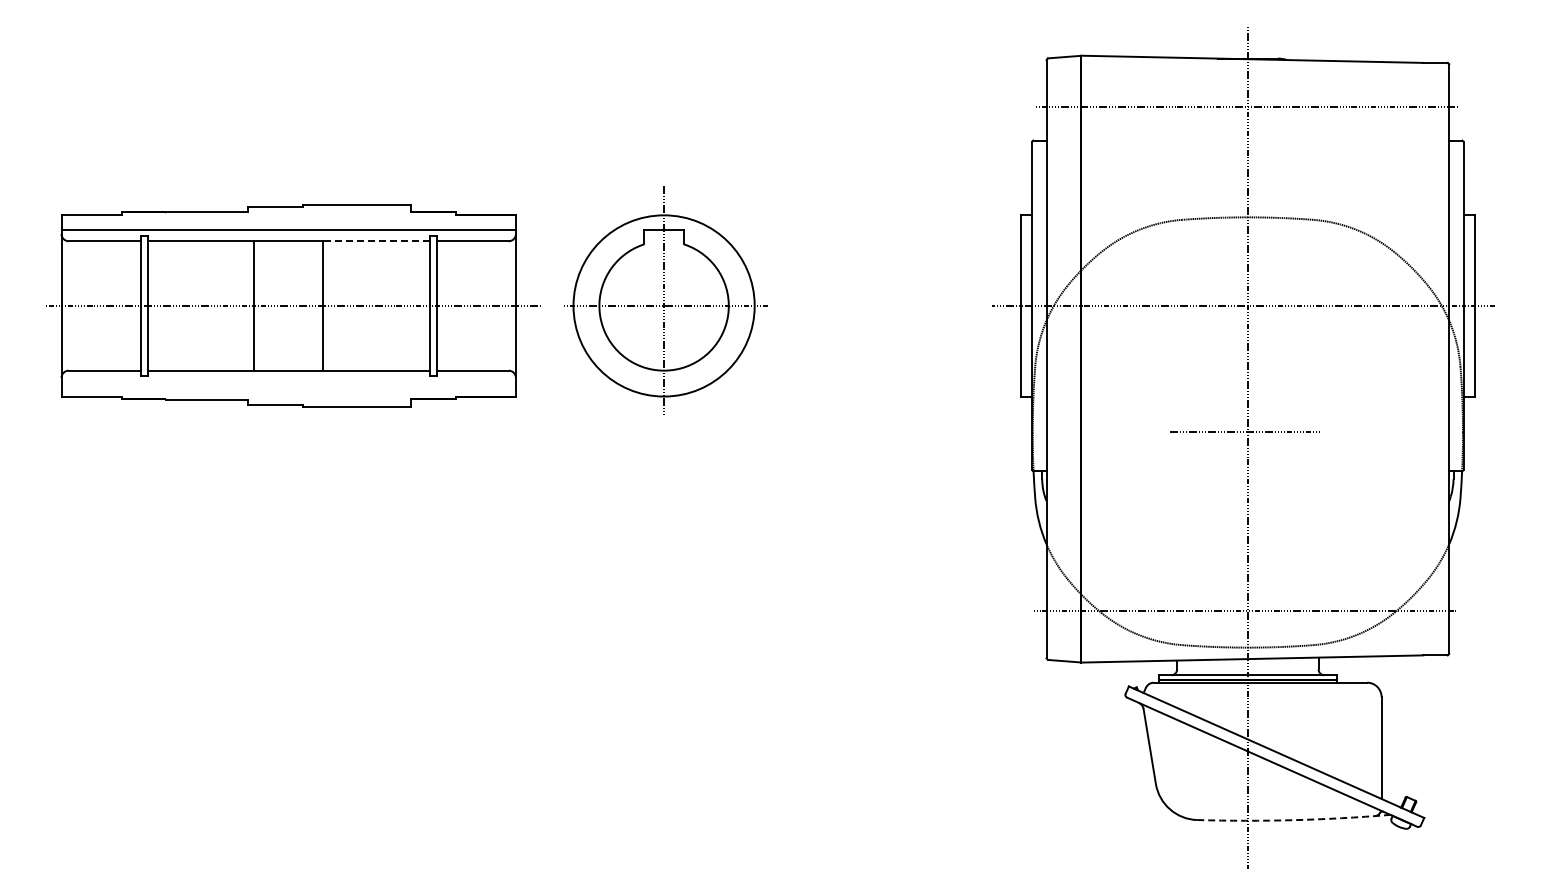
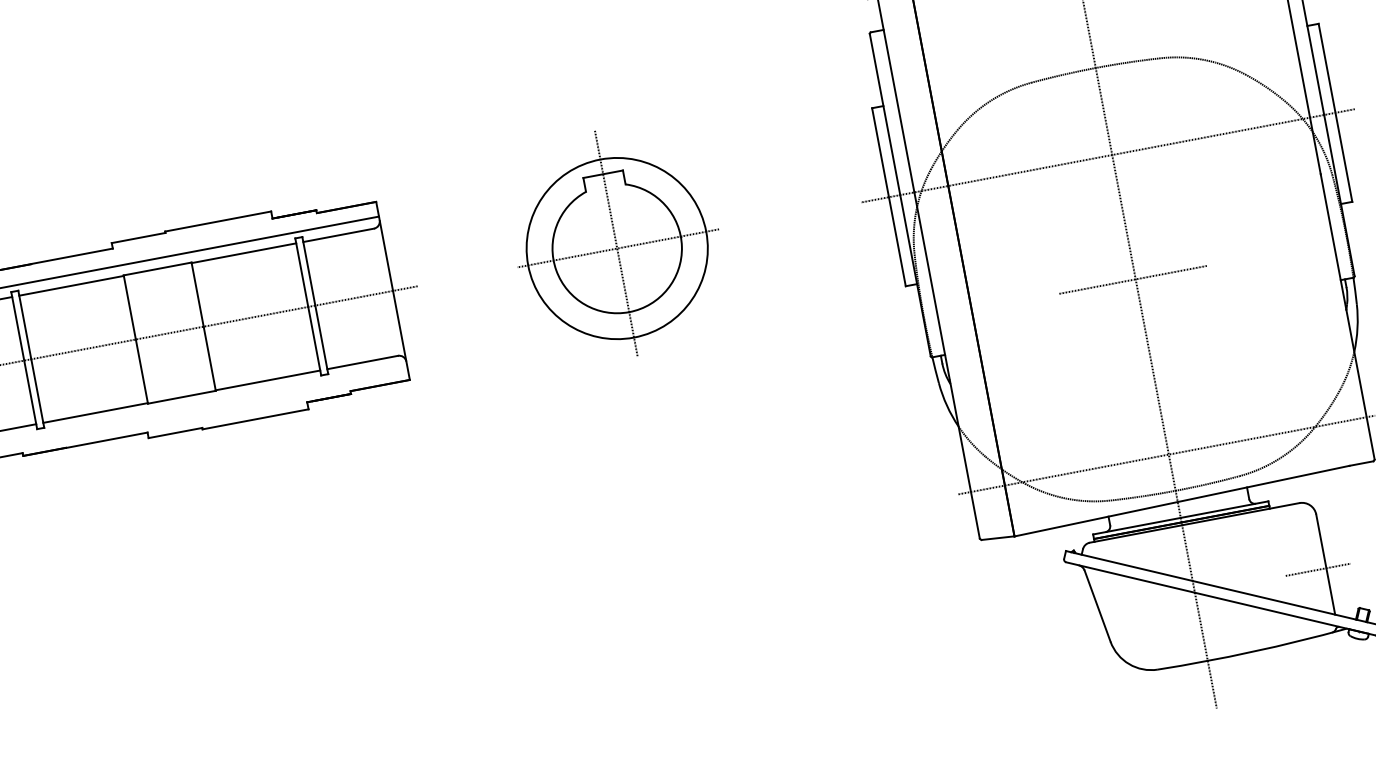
line: (375, 241) -> (243, 253), dashed -> solid
part: (665, 300) -> (617, 242), moved
line: (1373, 751) -> (1318, 569), added
arc: (1293, 820) -> (1252, 652), dashed -> solid

